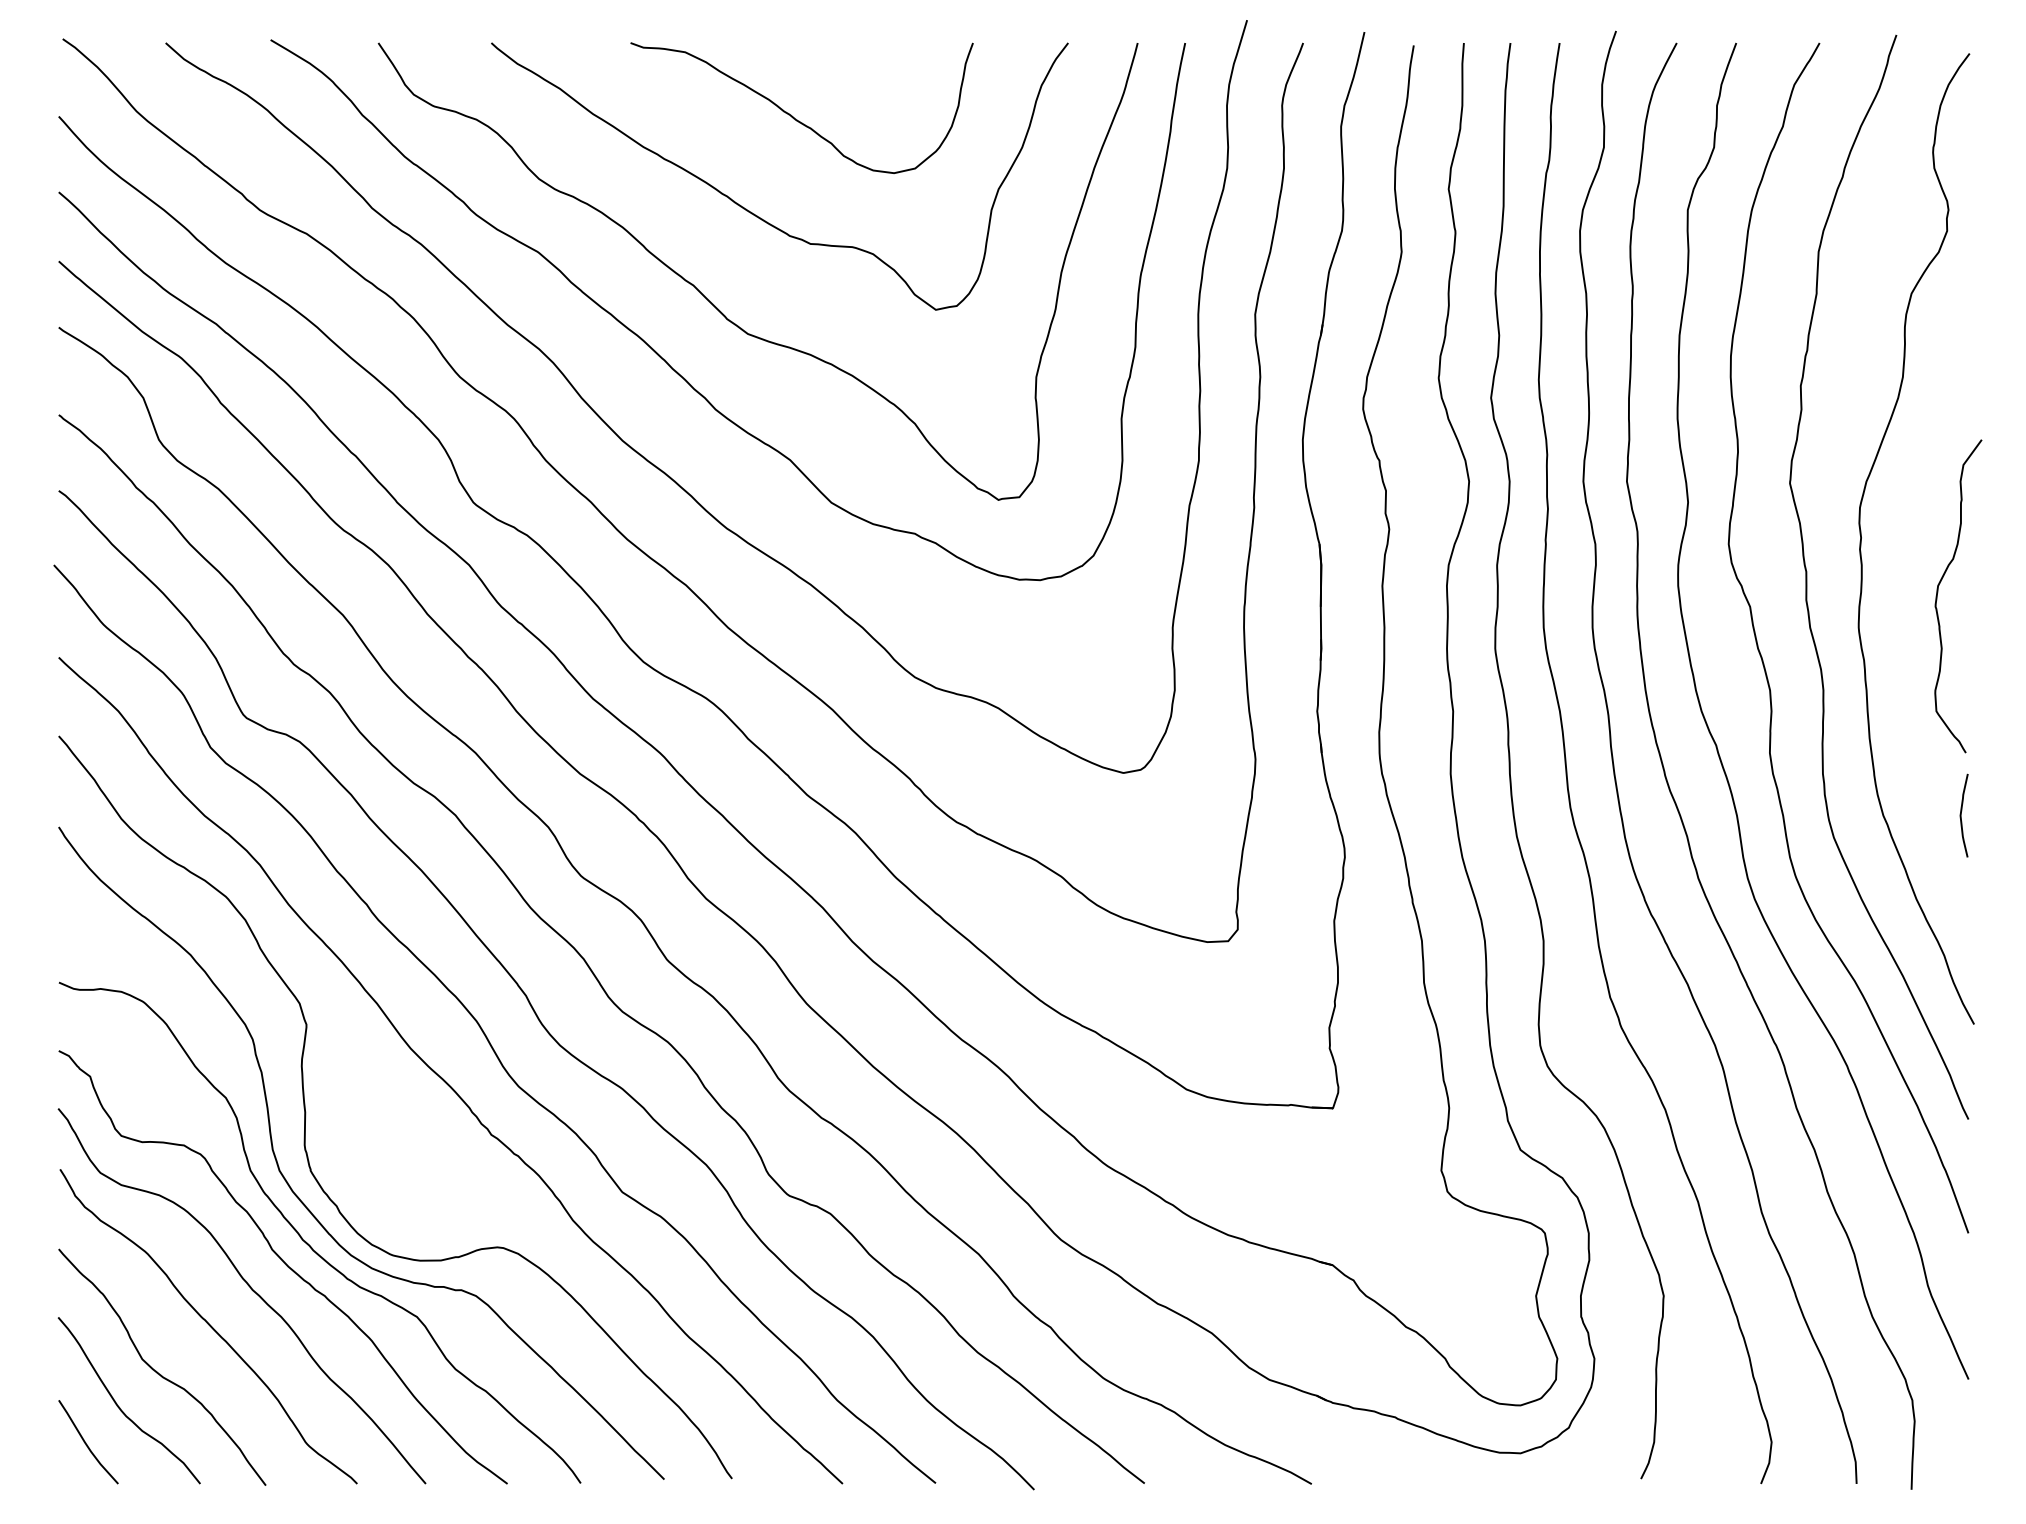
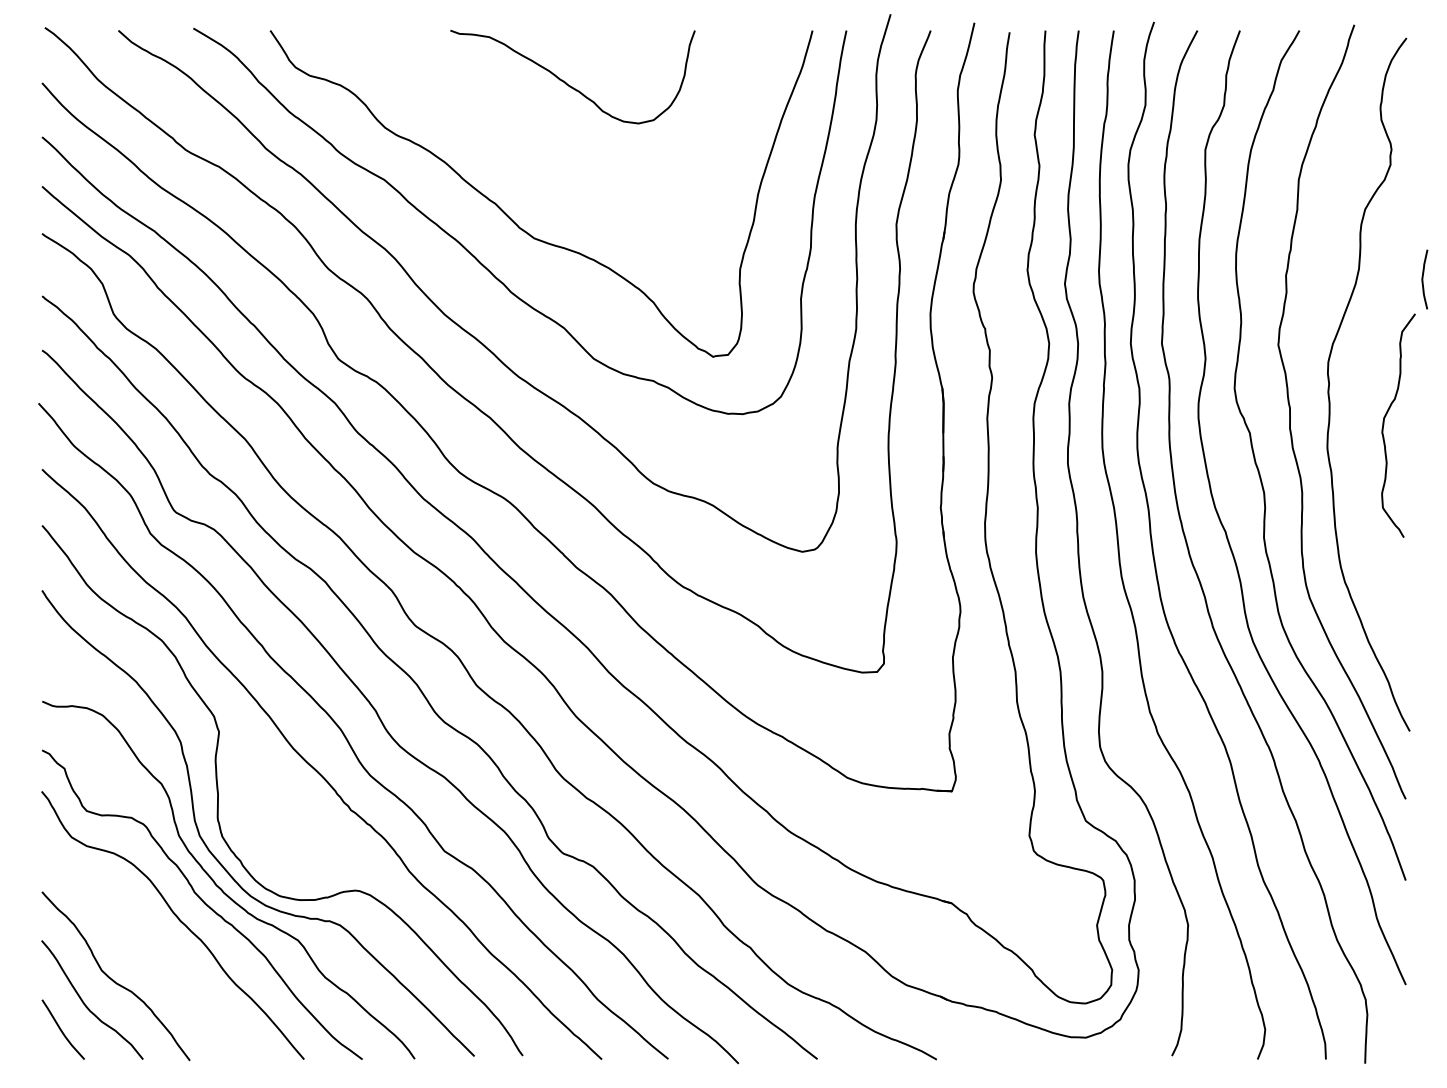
curve: (754, 213) -> (538, 152), removed
curve: (1961, 815) -> (1422, 279), moved
curve: (208, 1325) -> (149, 946), removed

